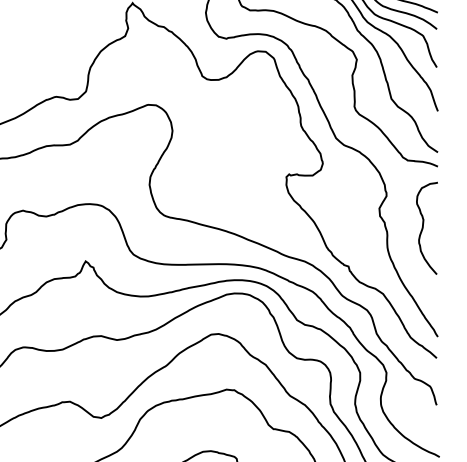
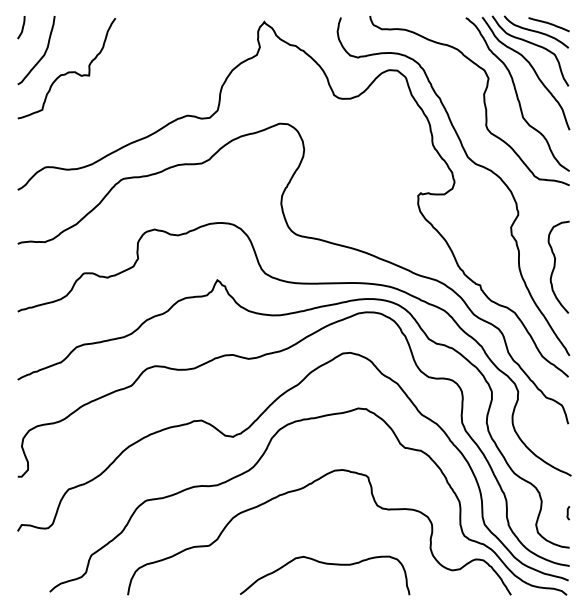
curve: (423, 227) -> (555, 266), moved

